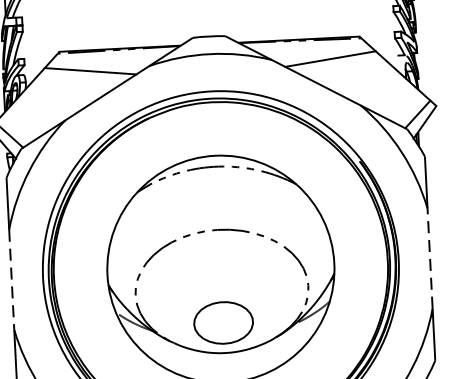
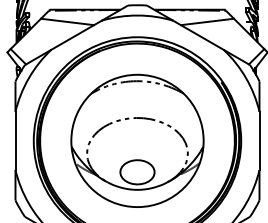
line: (430, 257) -> (259, 140), dashed -> solid
line: (11, 280) -> (15, 141), dashed -> solid

